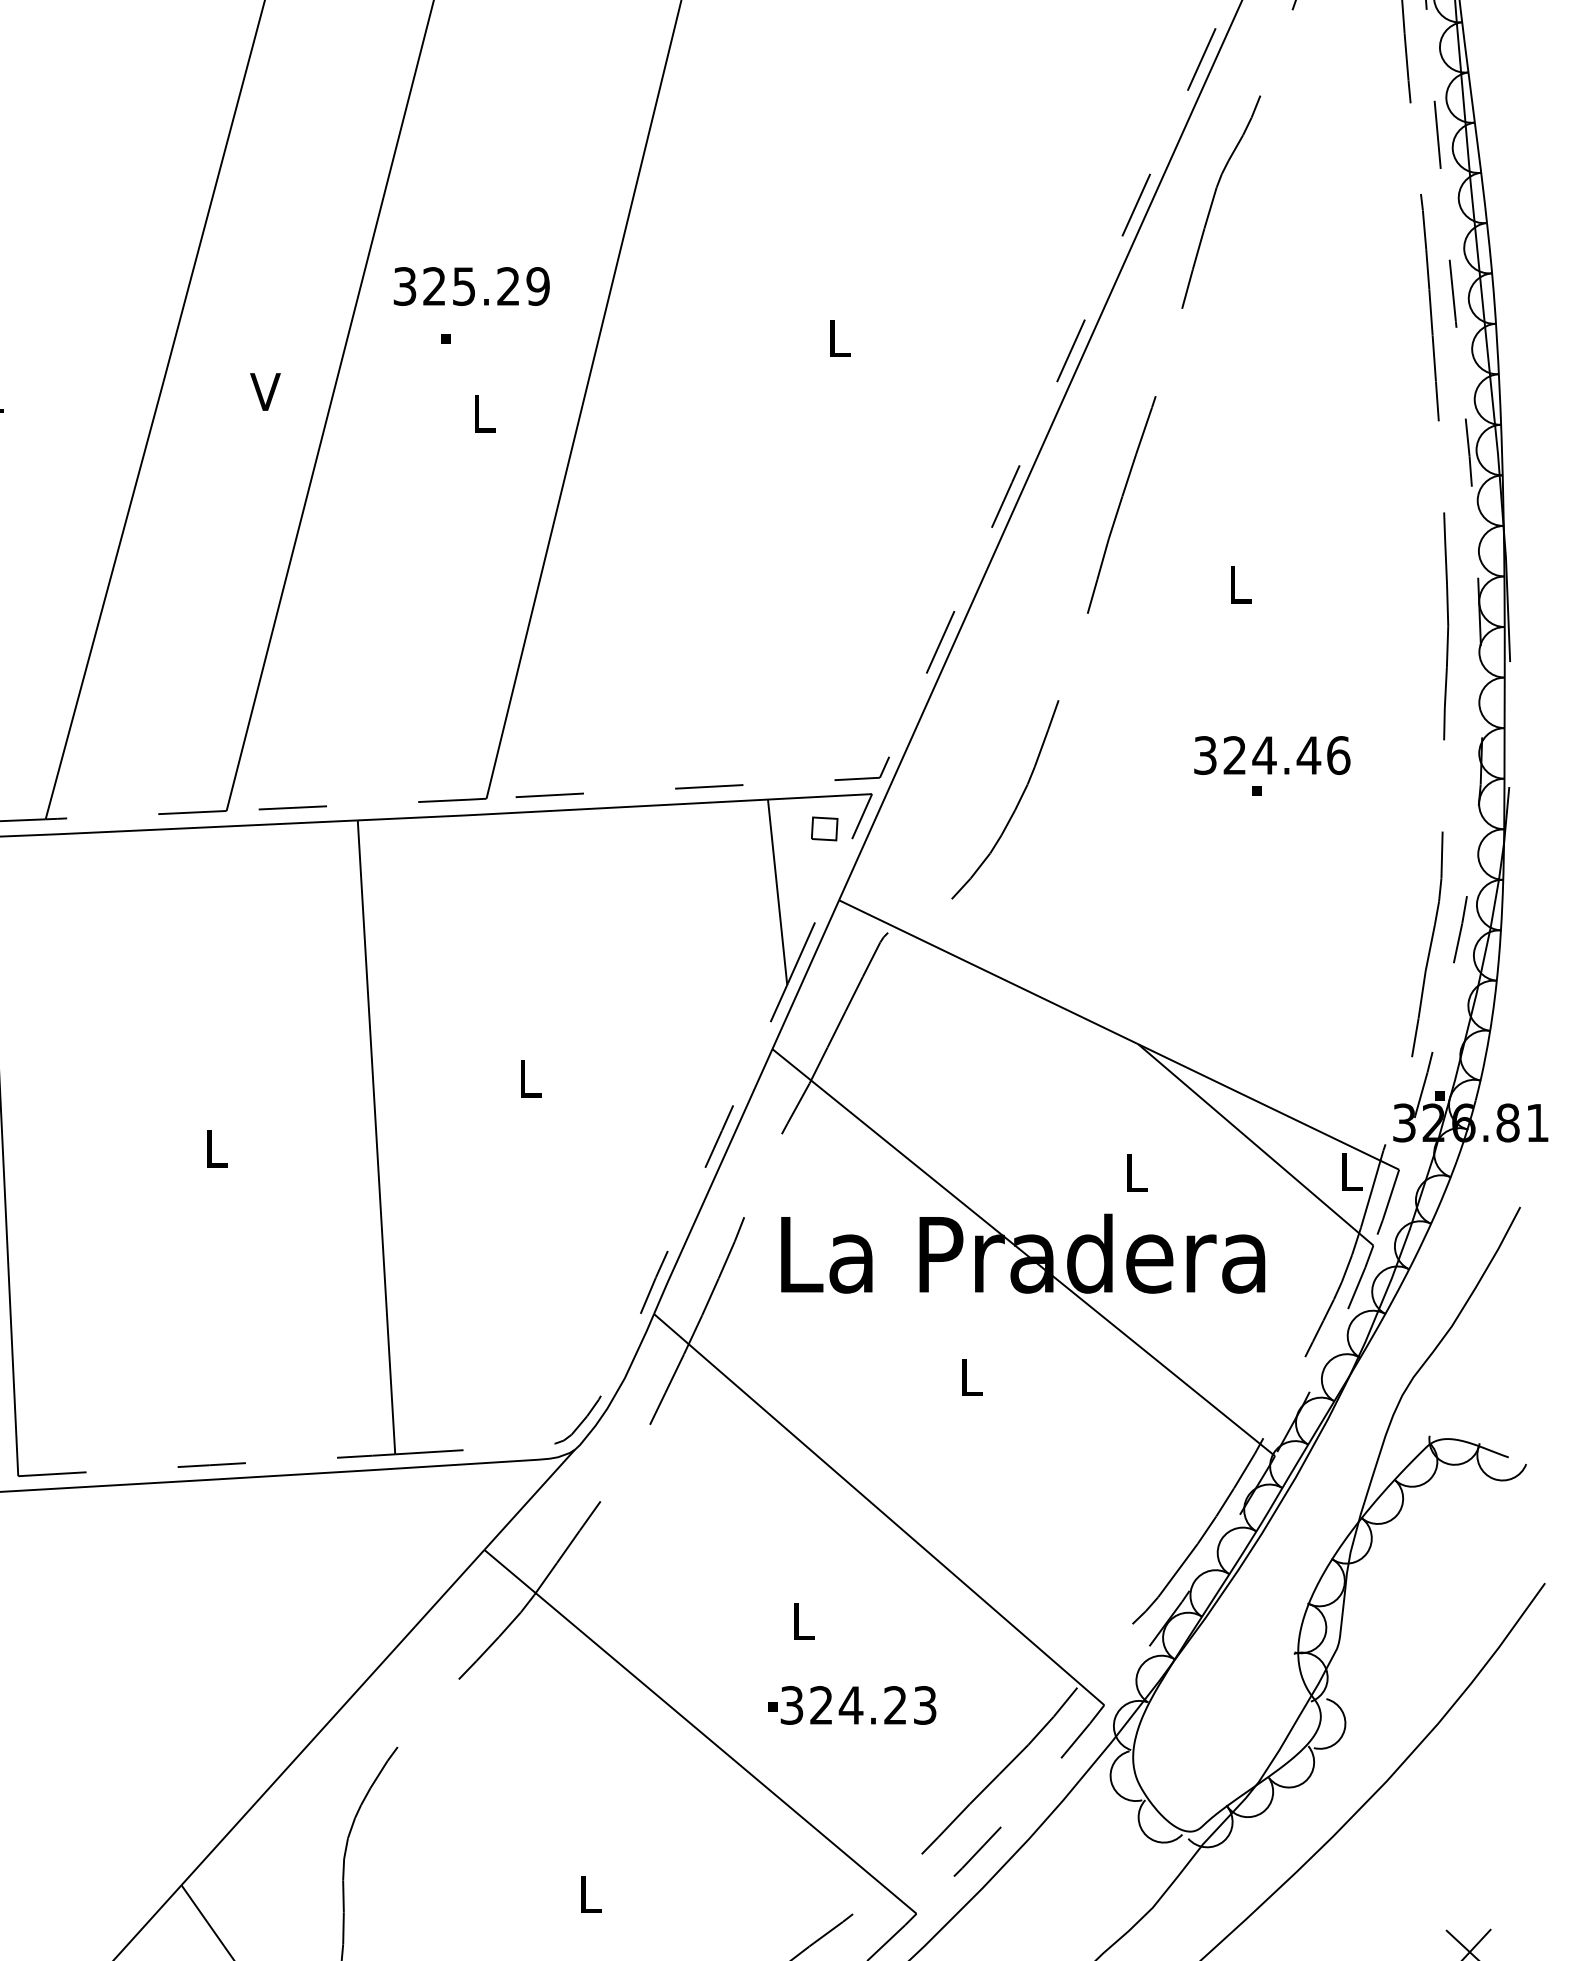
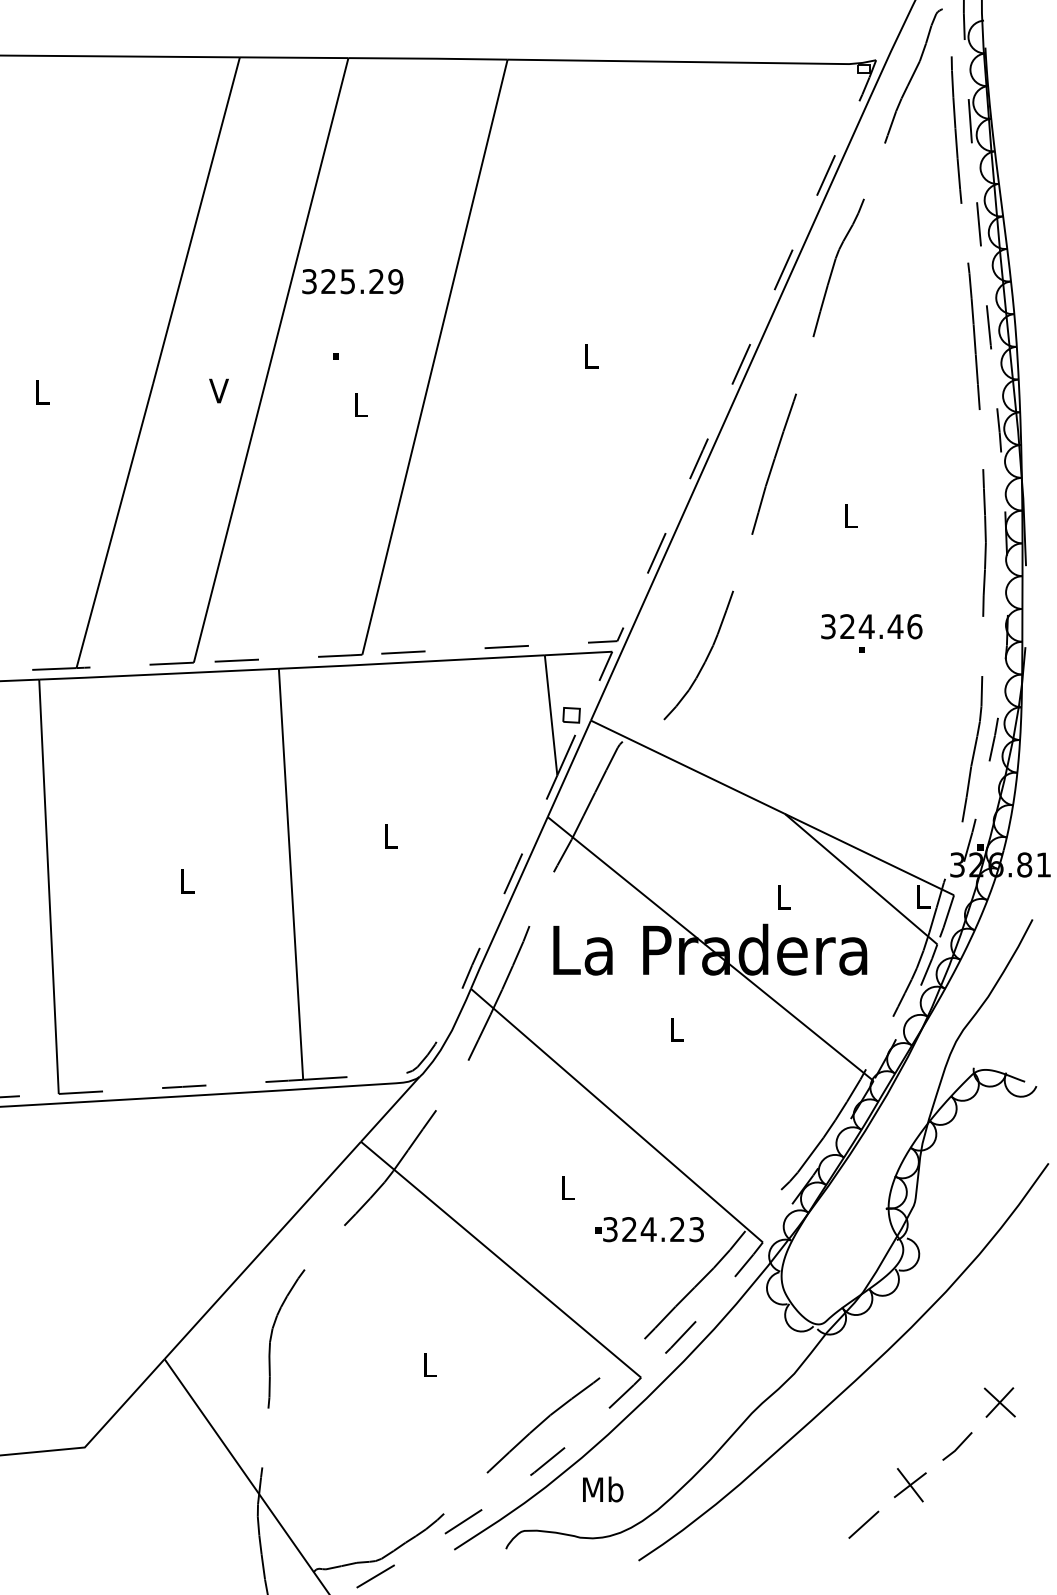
text: (471, 286) -> (352, 281), moved
part: (824, 829) -> (571, 715), moved
text: (852, 1705) -> (649, 1229), moved

